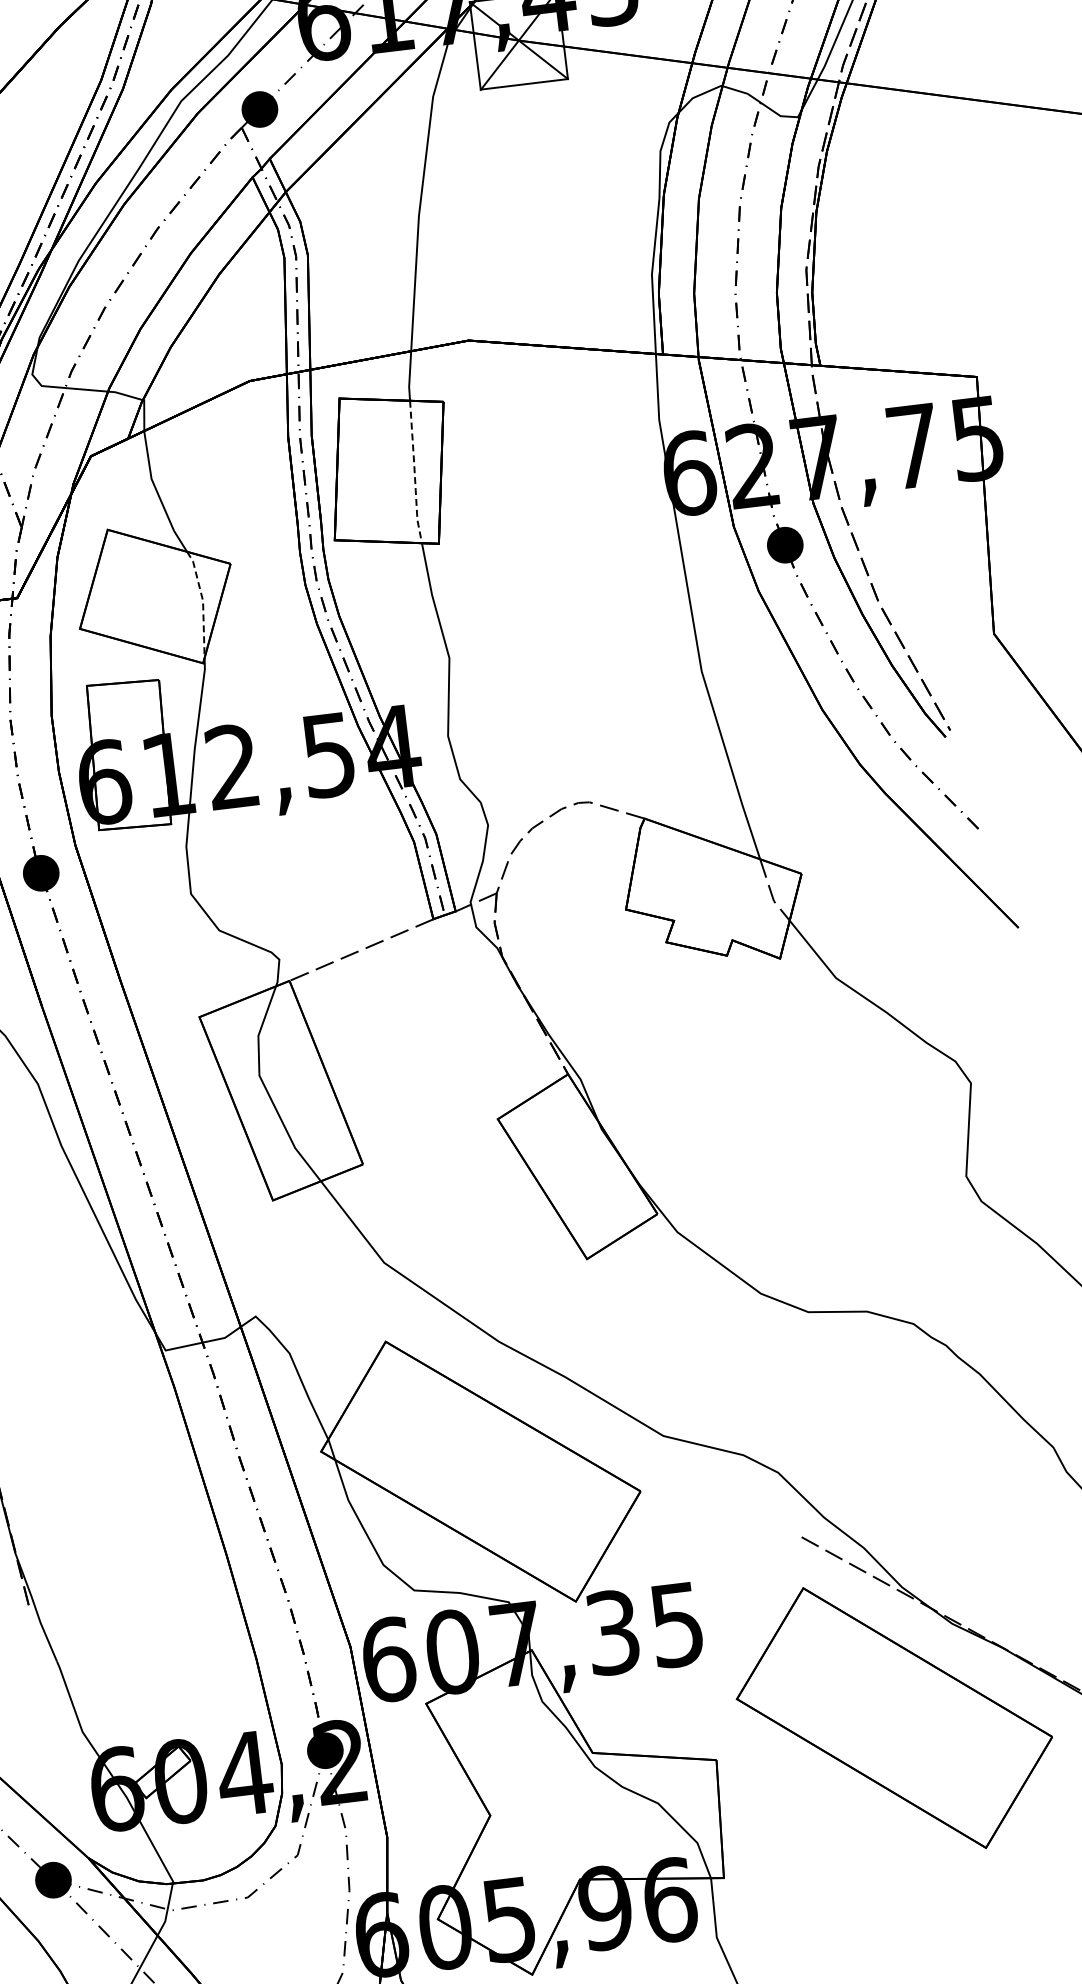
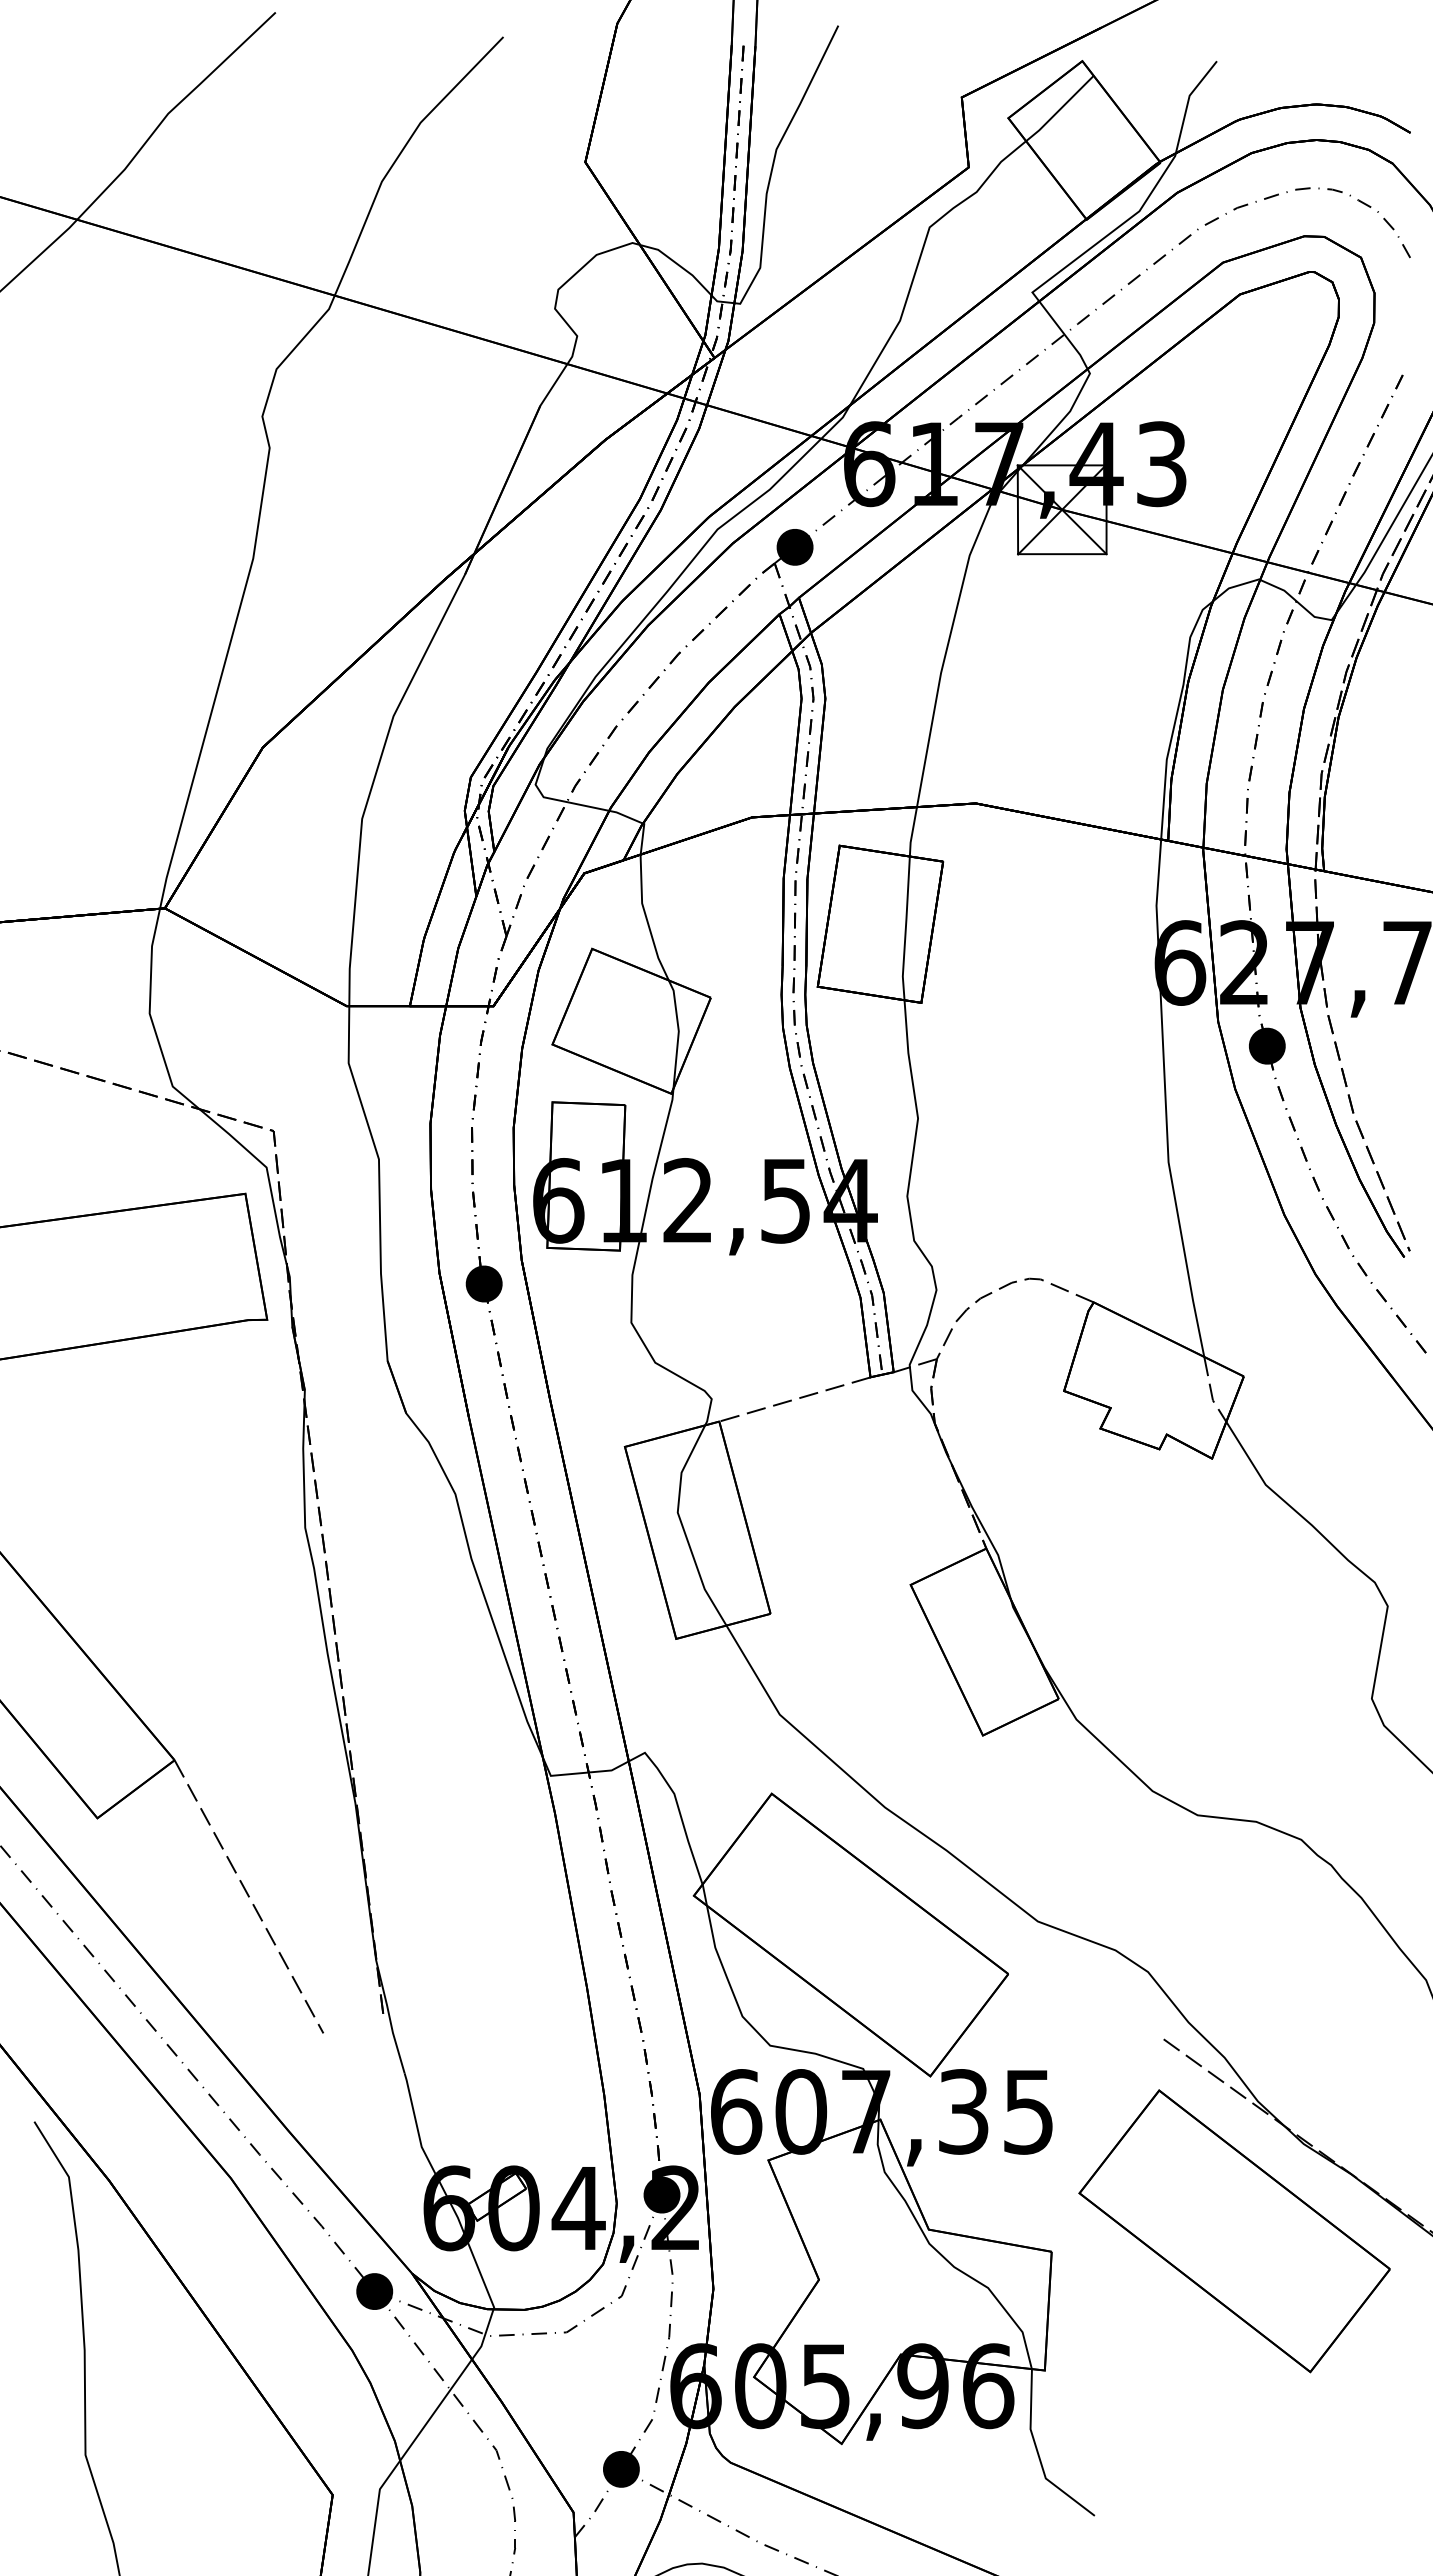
line: (414, 472) -> (905, 928), dashed -> solid
line: (202, 601) -> (678, 1032), dashed -> solid

